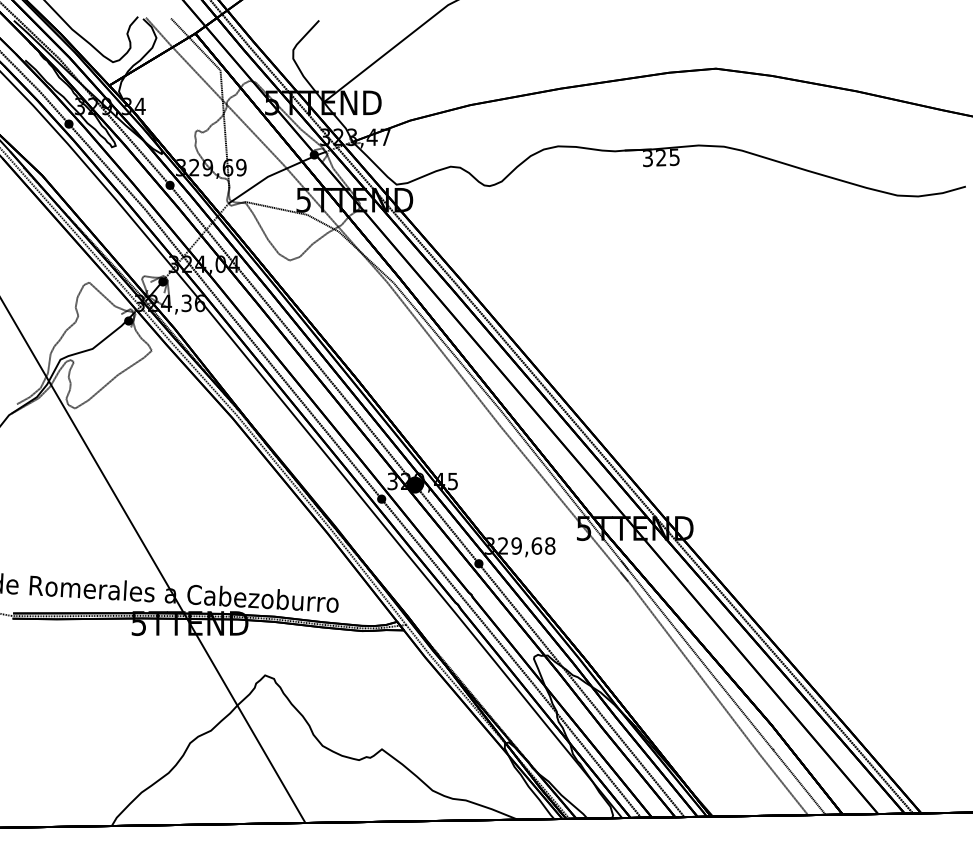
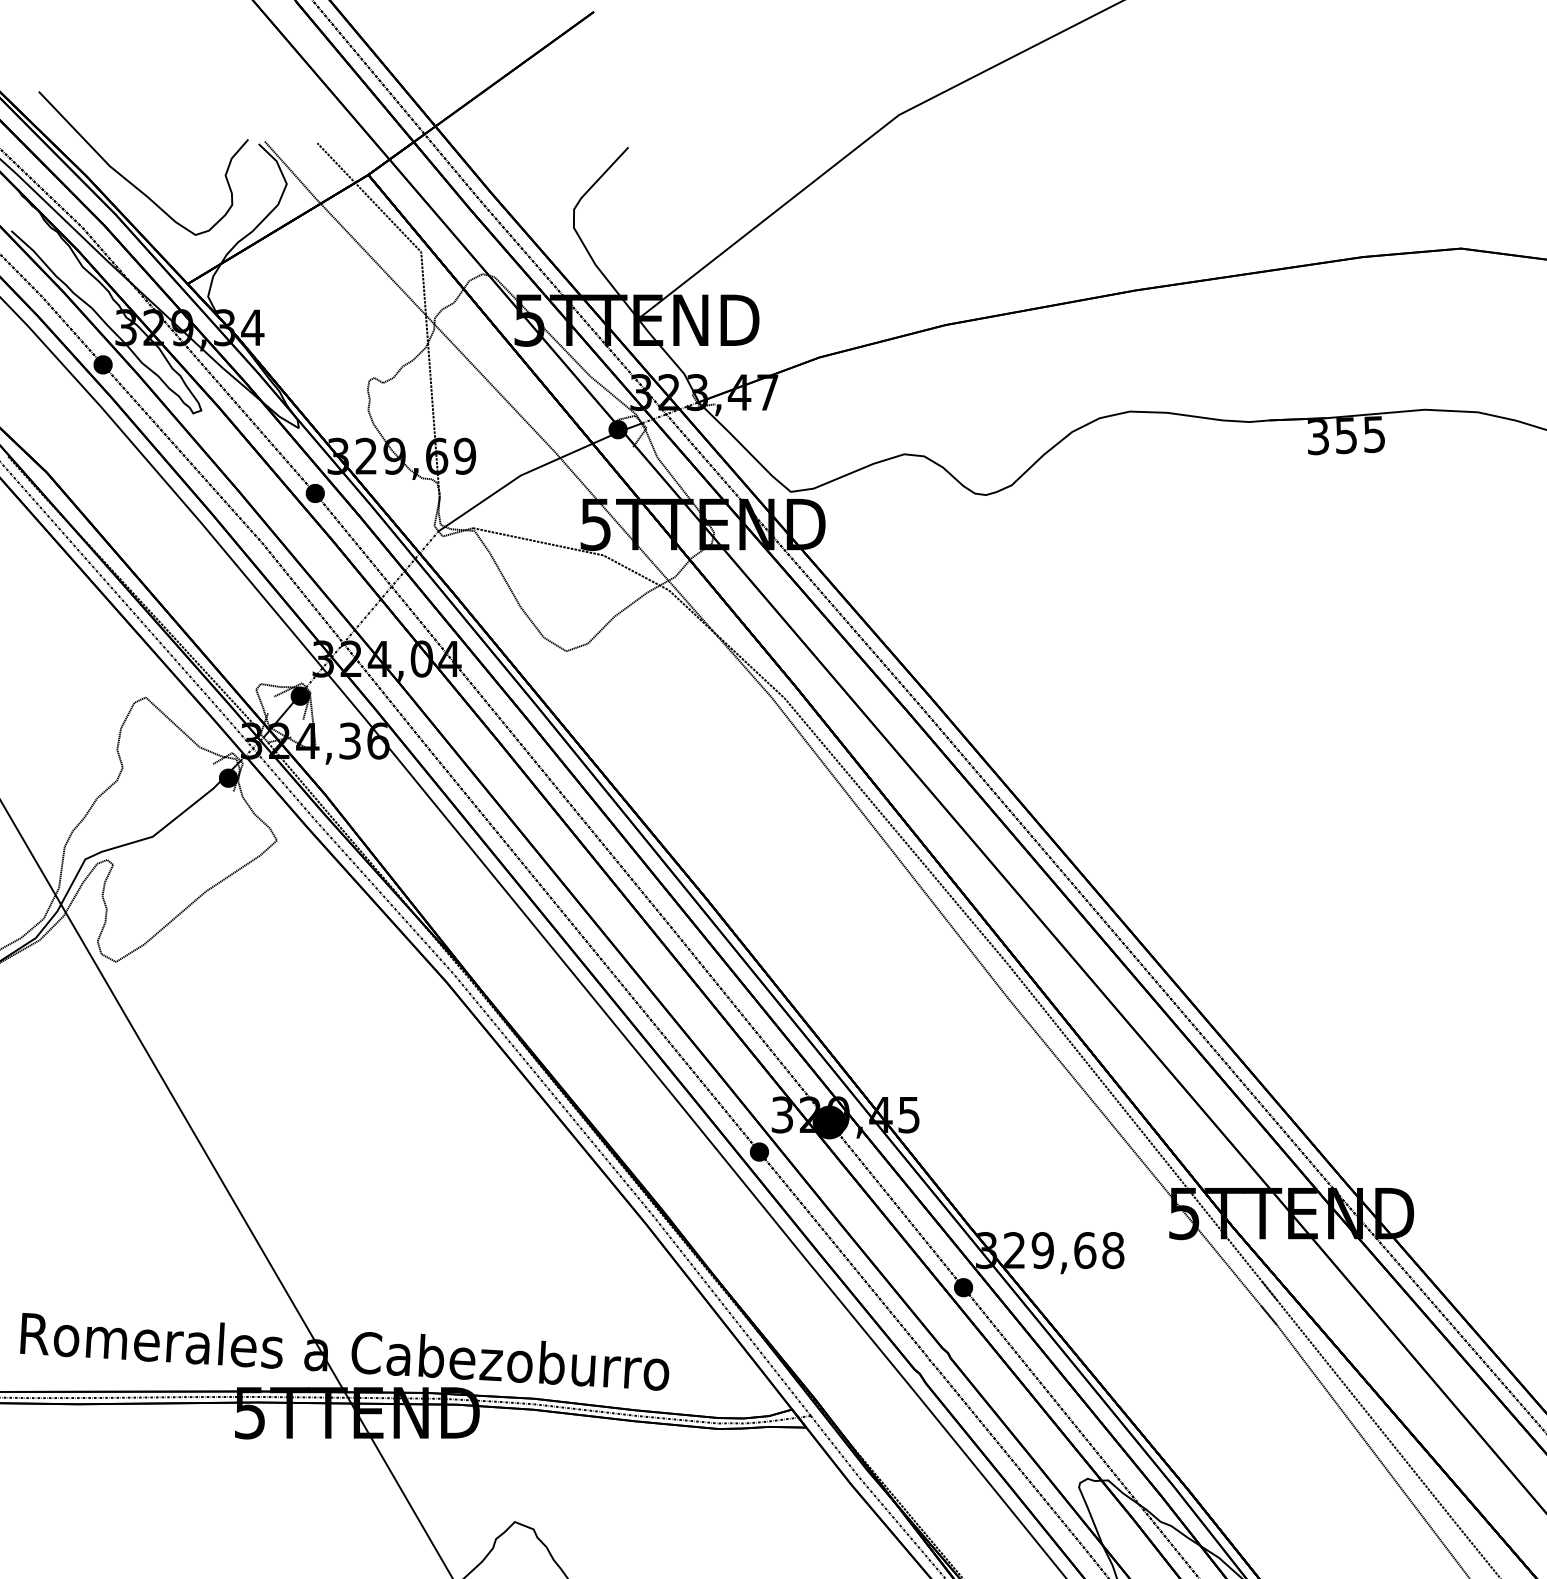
text: (661, 157) -> (1346, 434), 325 -> 355

